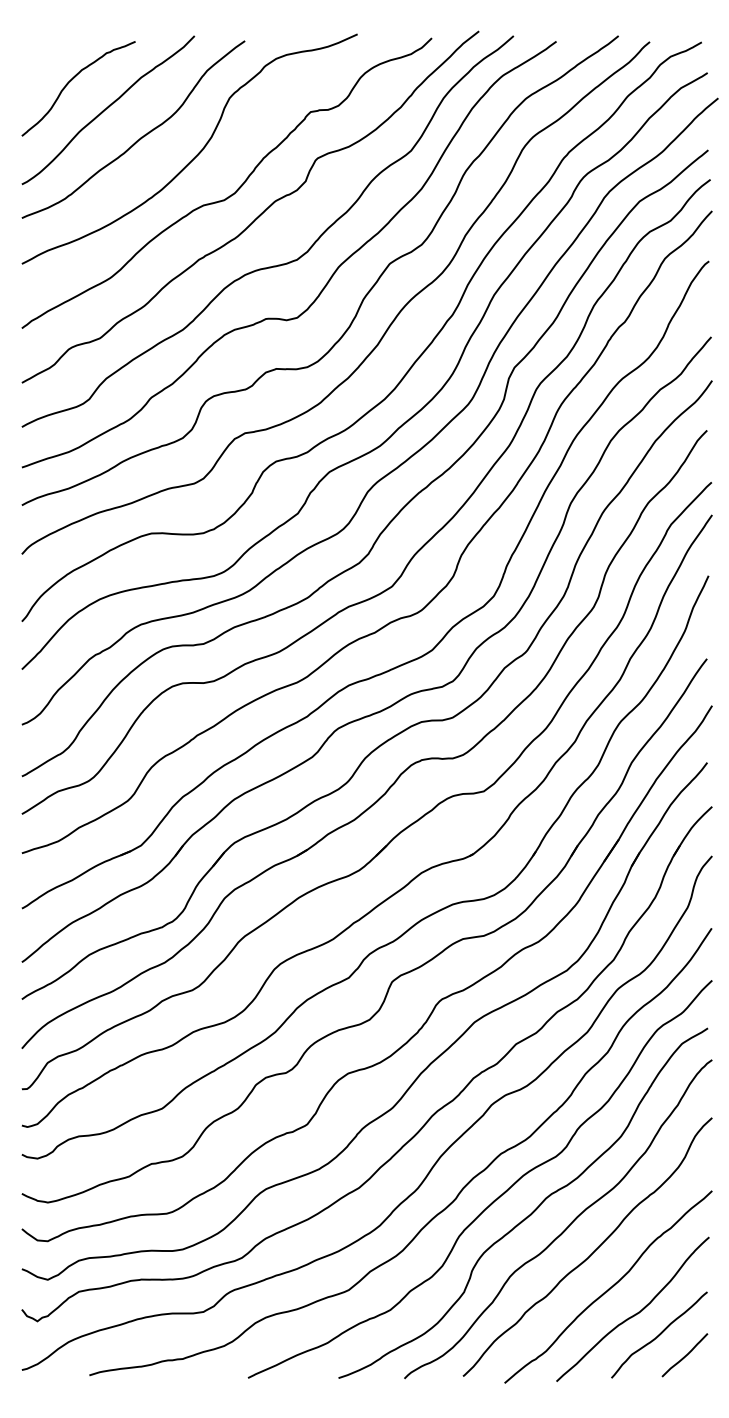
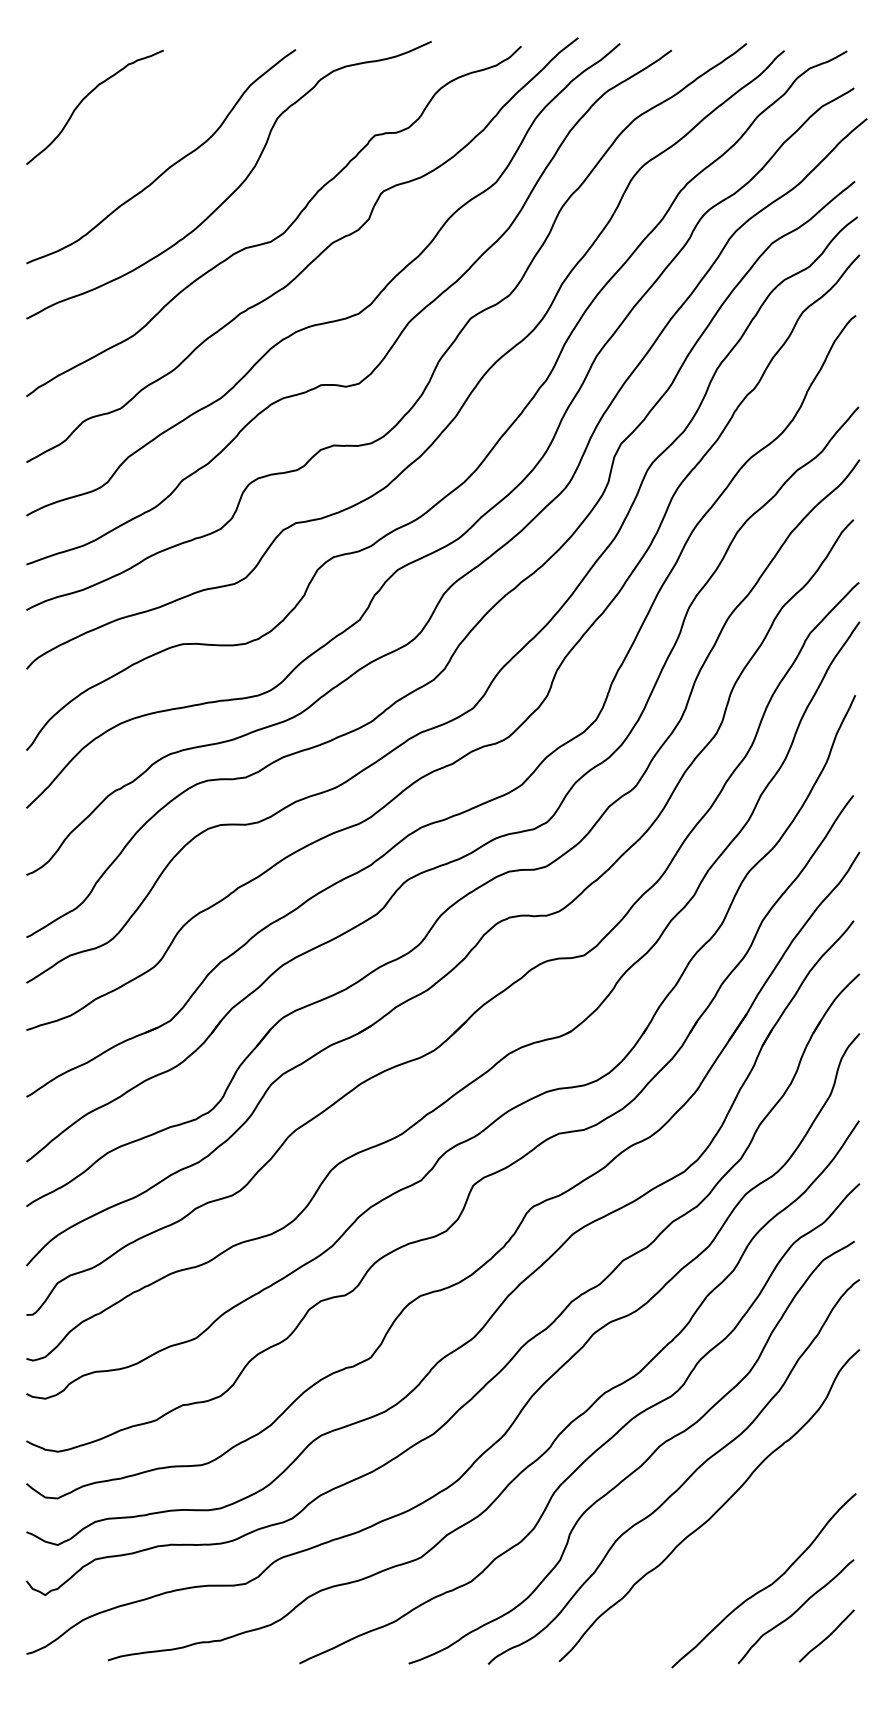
curve: (108, 108) -> (130, 131), removed
curve: (609, 1287) -> (735, 1554), removed

